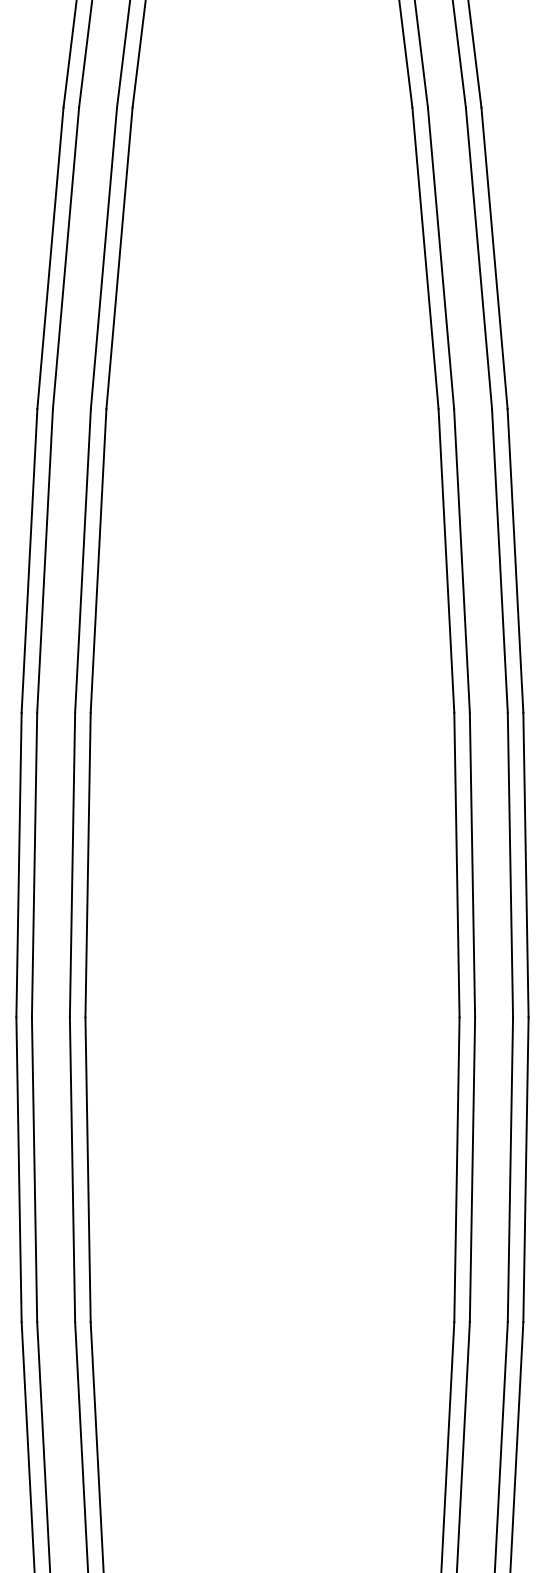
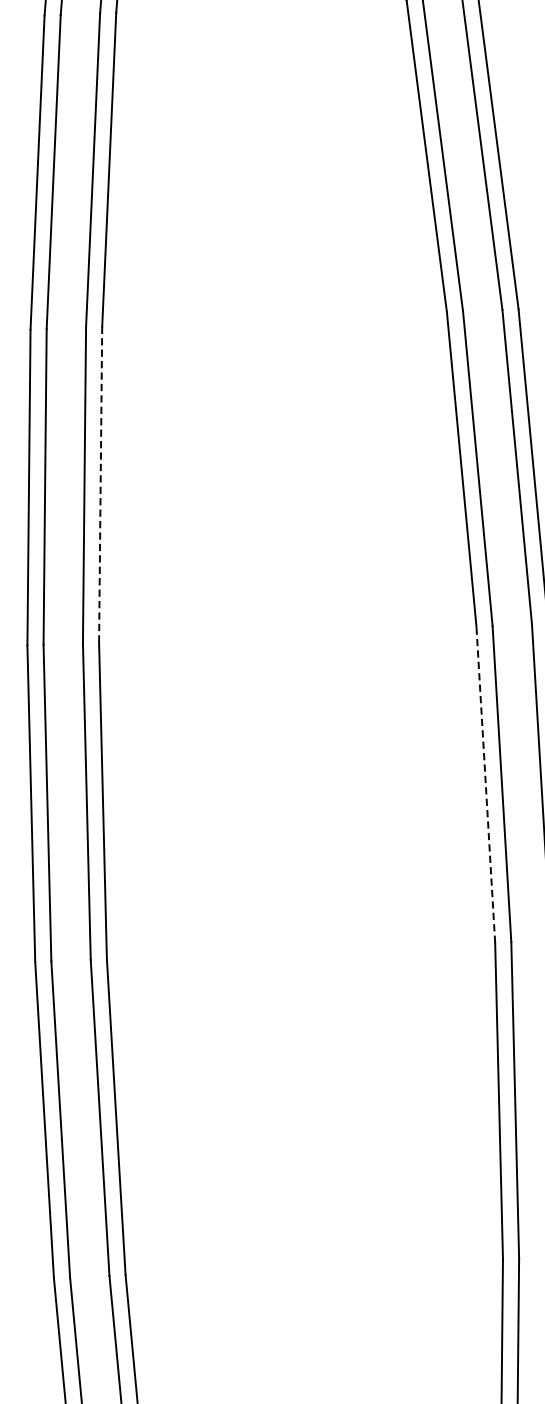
line: (98, 561) -> (100, 485), solid -> dashed
line: (456, 864) -> (485, 784), solid -> dashed

